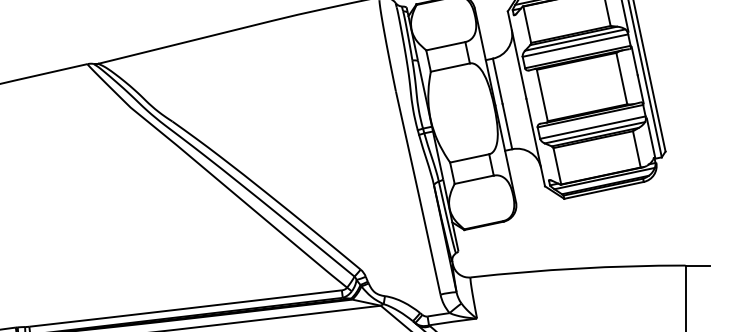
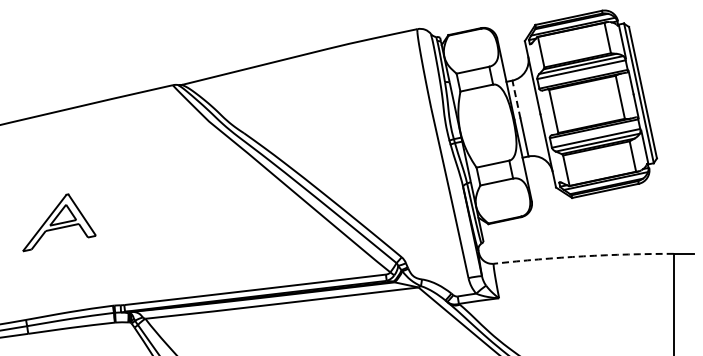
line: (497, 81) -> (516, 99), solid -> dashed
arc: (577, 268) -> (583, 256), solid -> dashed

